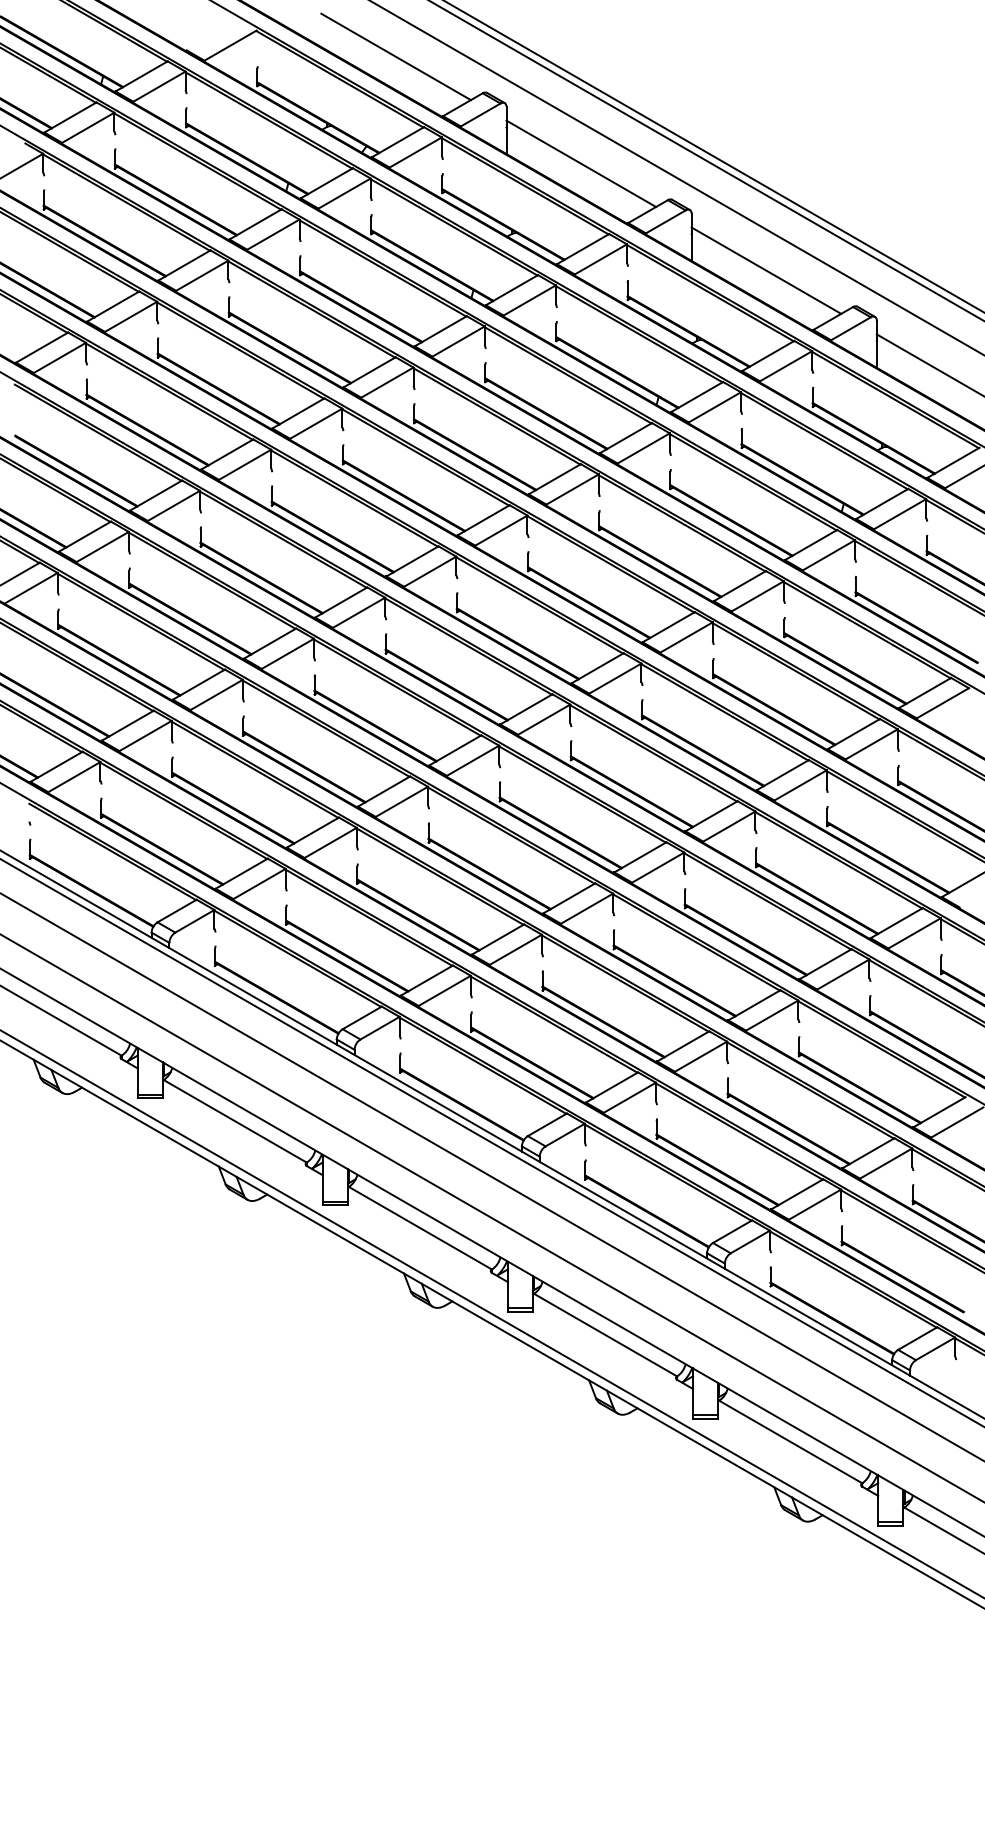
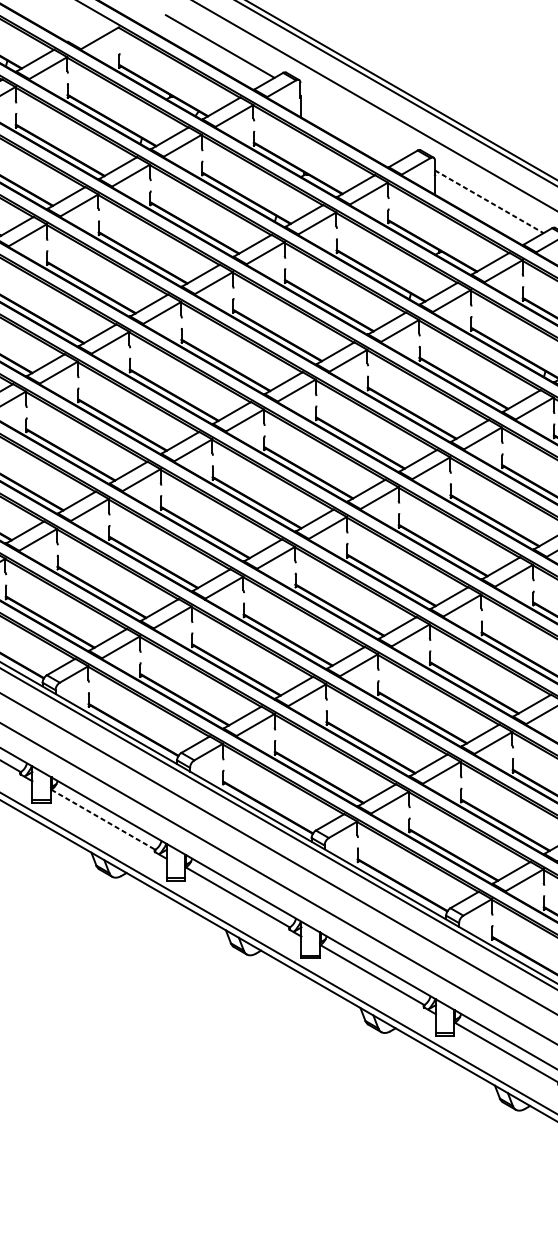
line: (581, 163) -> (354, 123), removed
line: (766, 270) -> (489, 201), solid -> dashed
line: (235, 1121) -> (103, 819), solid -> dashed

